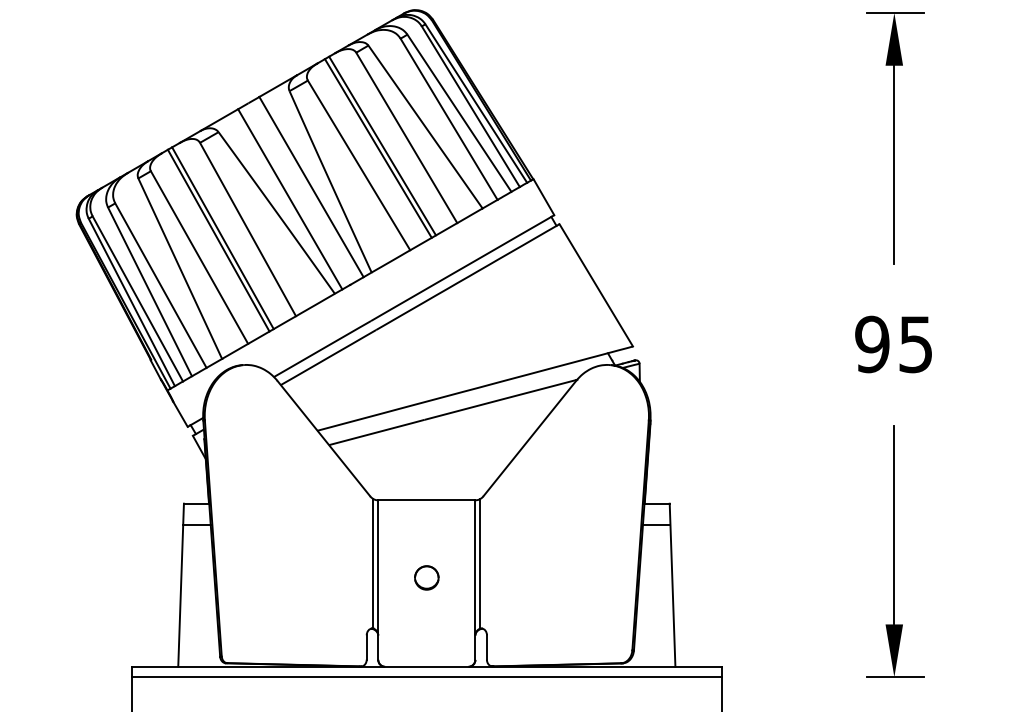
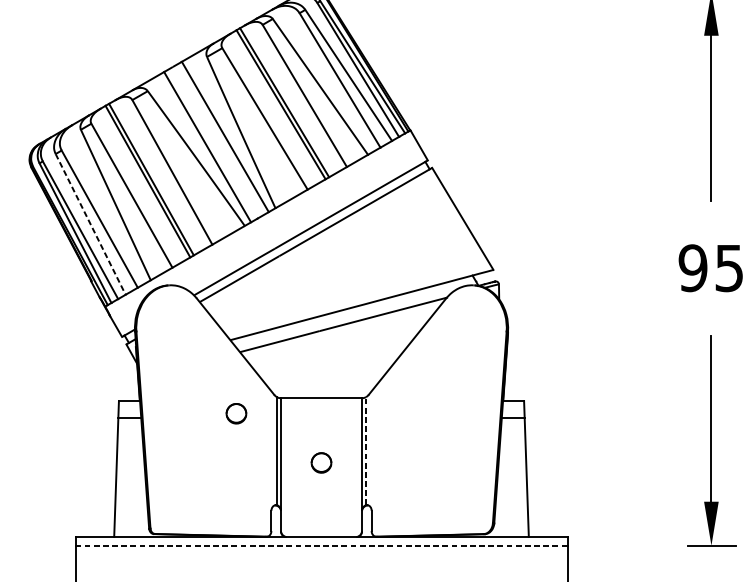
line: (150, 292) -> (91, 224), solid -> dashed
part: (324, 518) -> (236, 413), added
line: (480, 563) -> (366, 450), solid -> dashed
line: (426, 677) -> (321, 545), solid -> dashed

